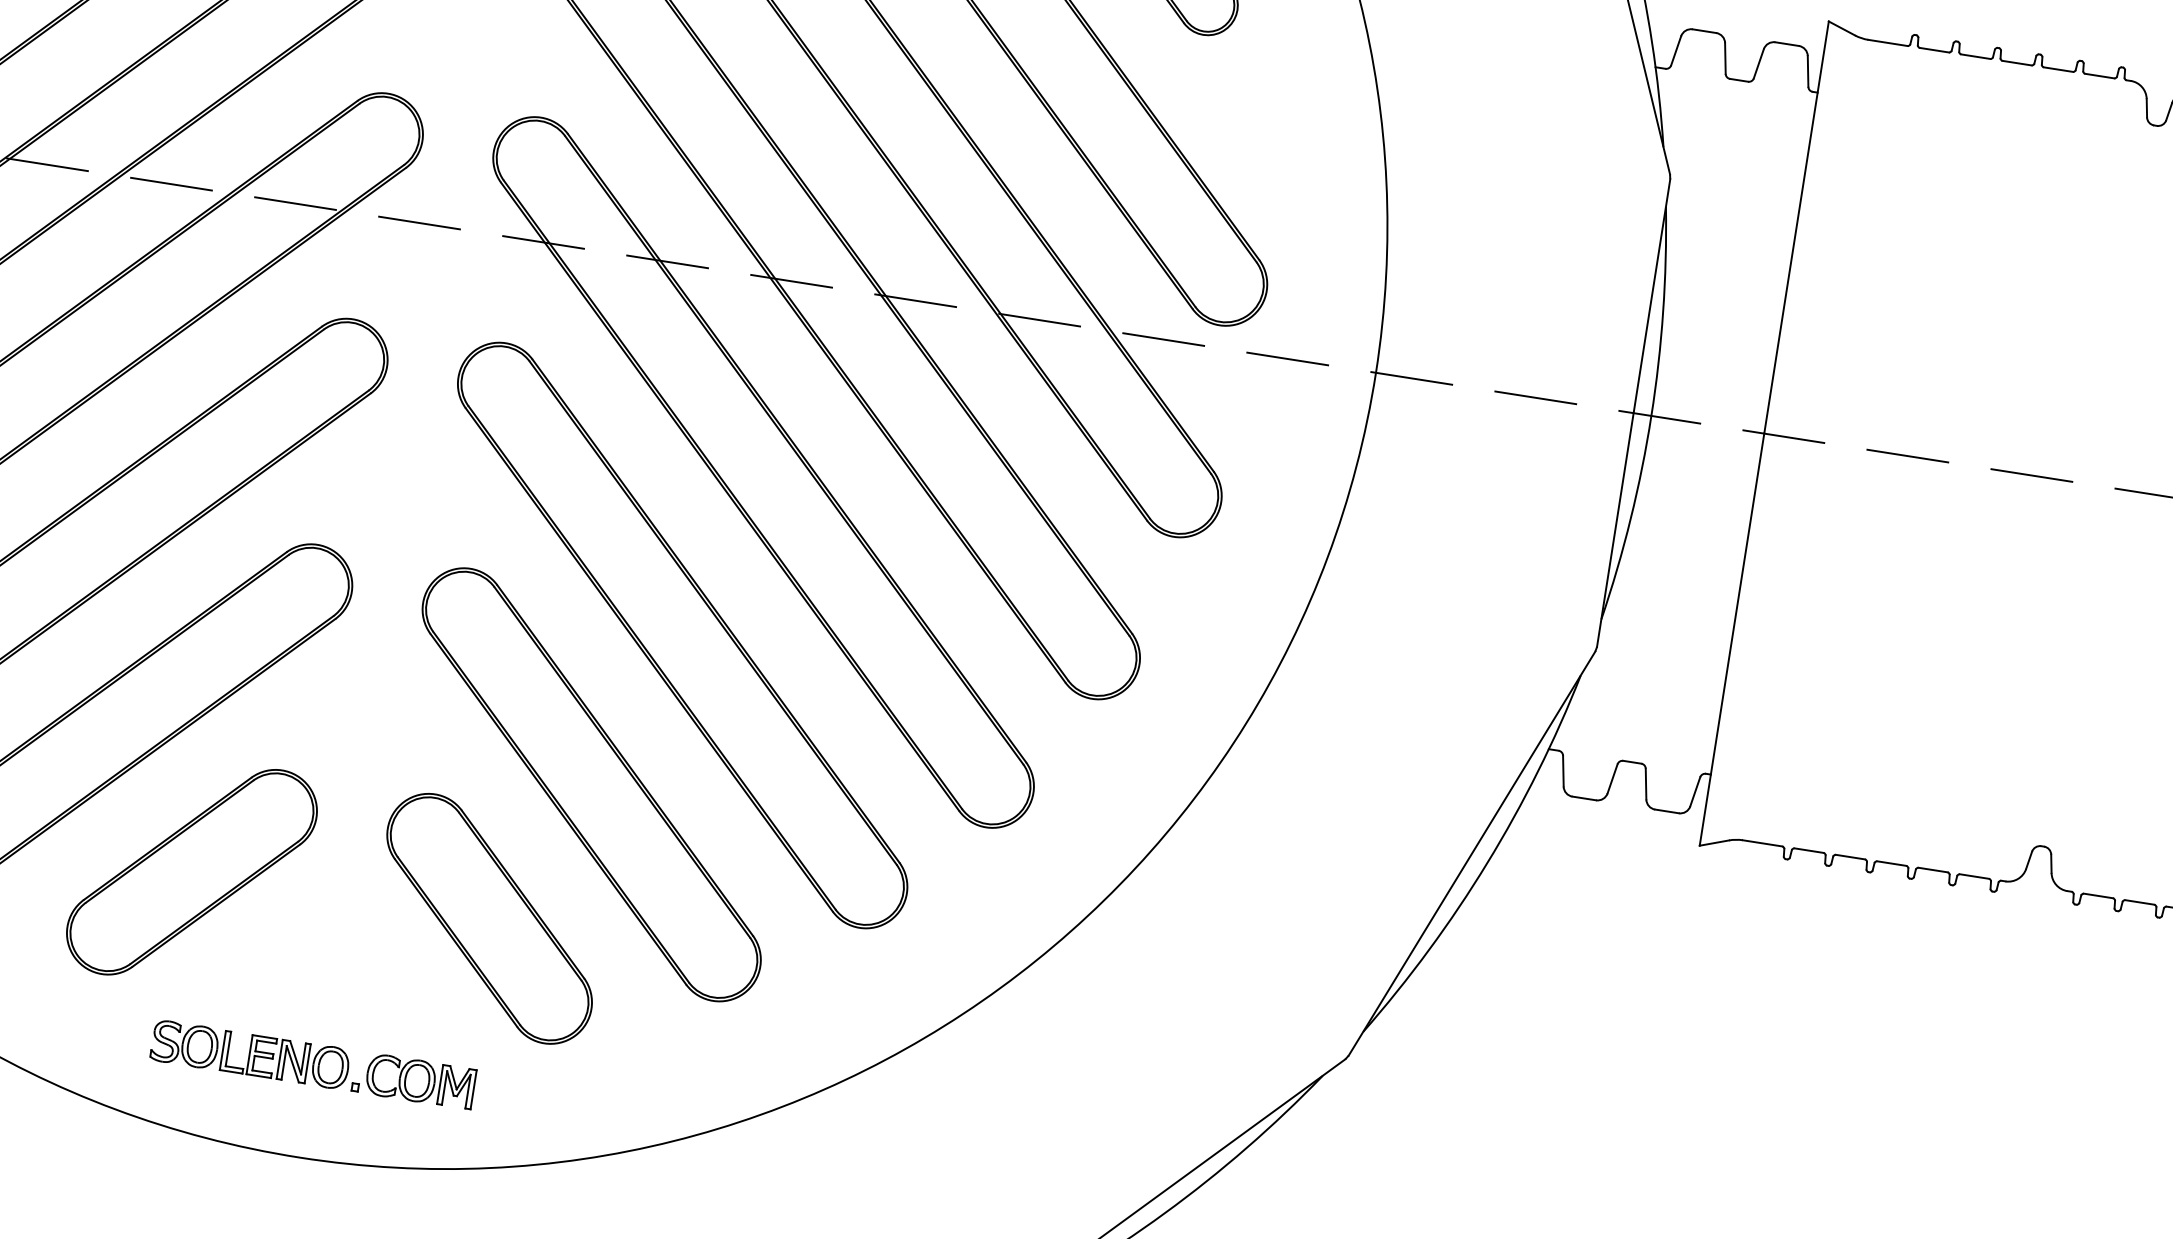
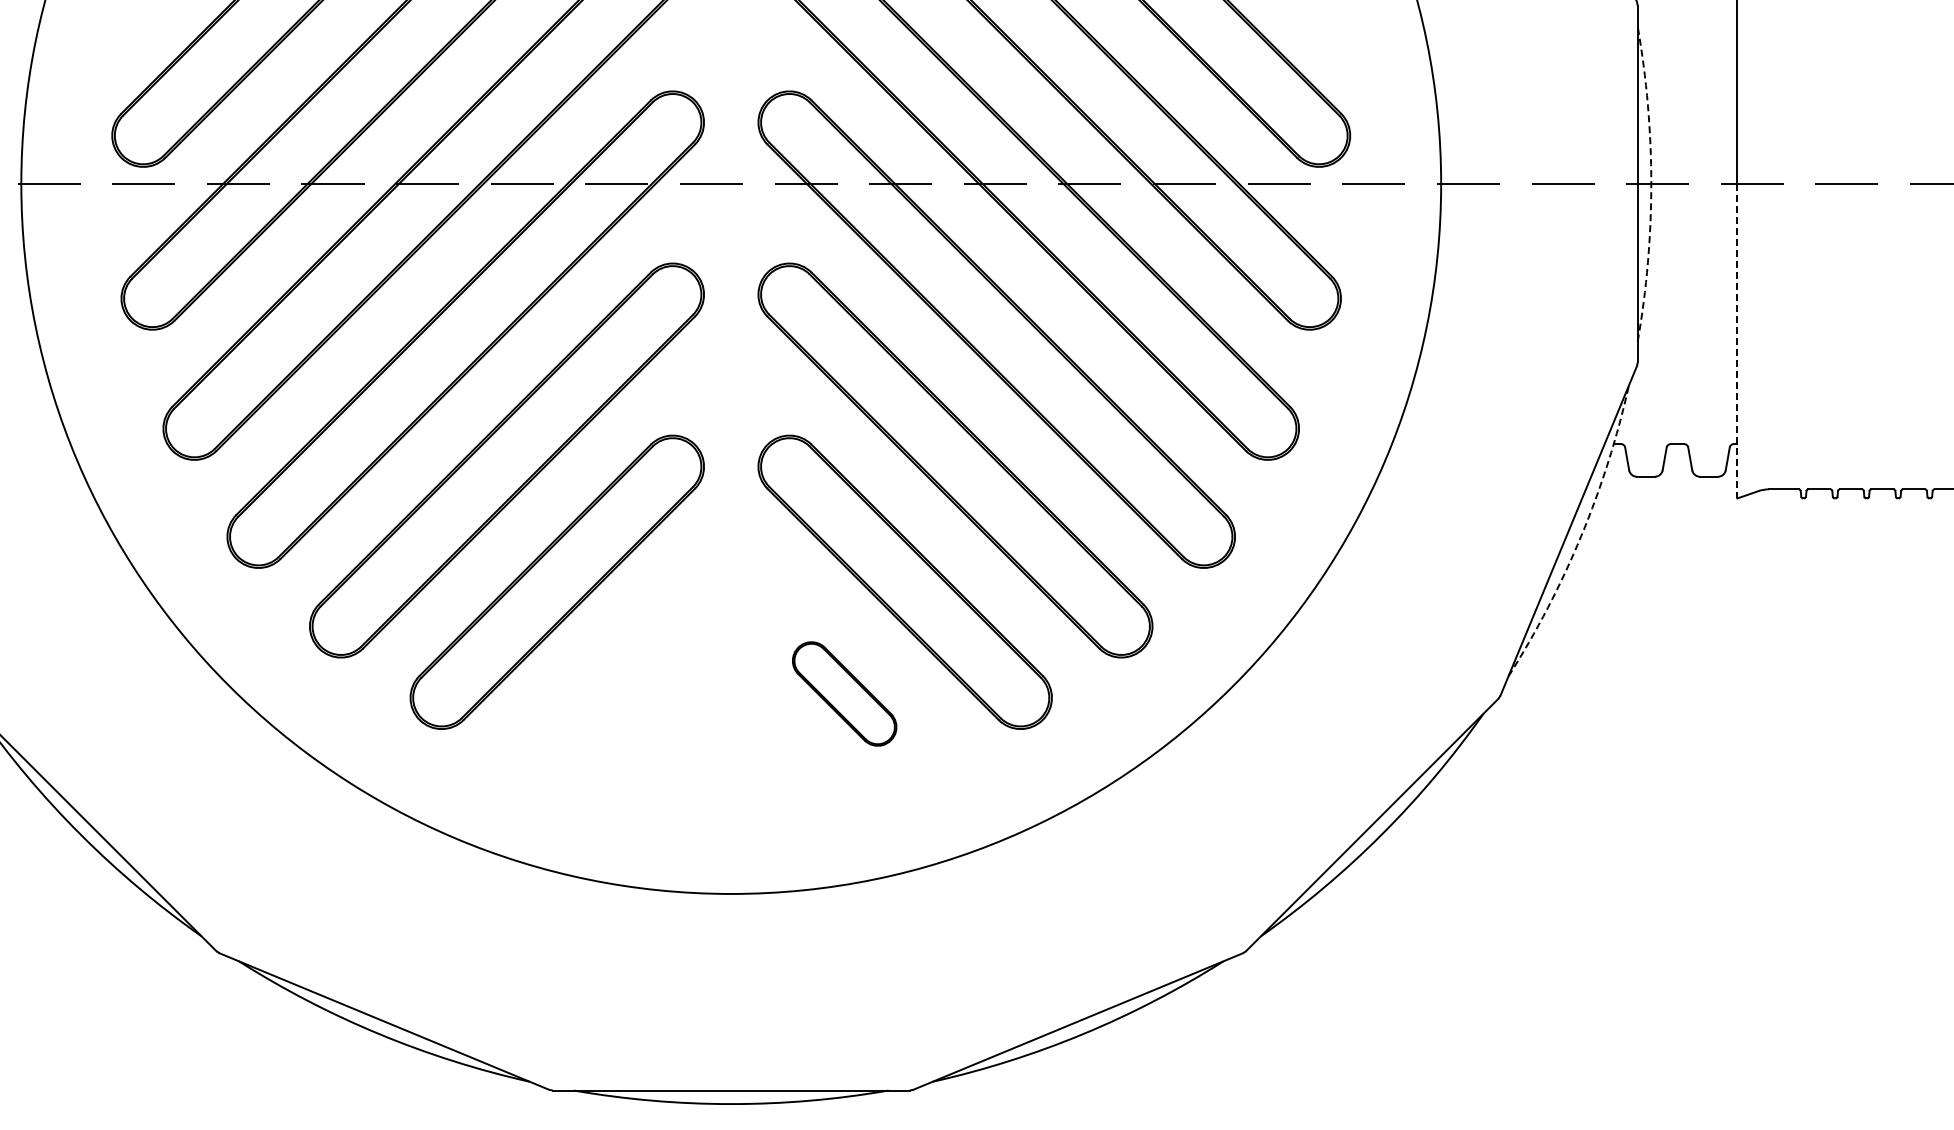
arc: (1651, 416) -> (1651, 184), solid -> dashed
line: (1732, 640) -> (1737, 341), solid -> dashed
arc: (1487, 863) -> (1581, 536), solid -> dashed
part: (191, 871) -> (617, 693), removed
part: (489, 918) -> (844, 693), size x0.6
part: (313, 1063) -> (730, 822), removed

